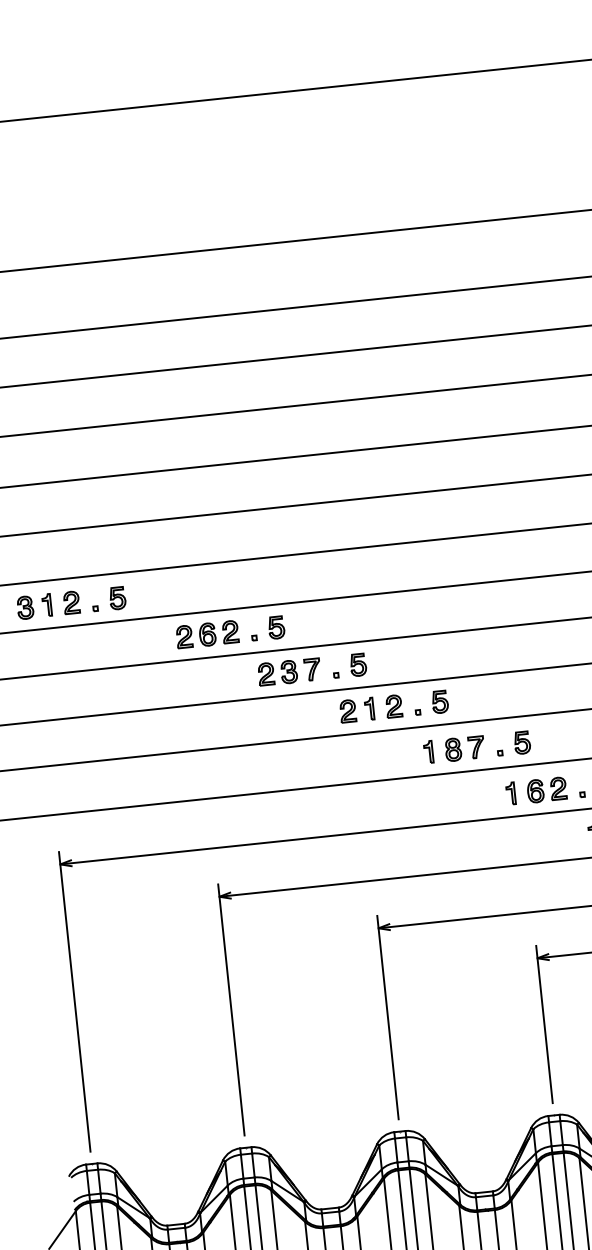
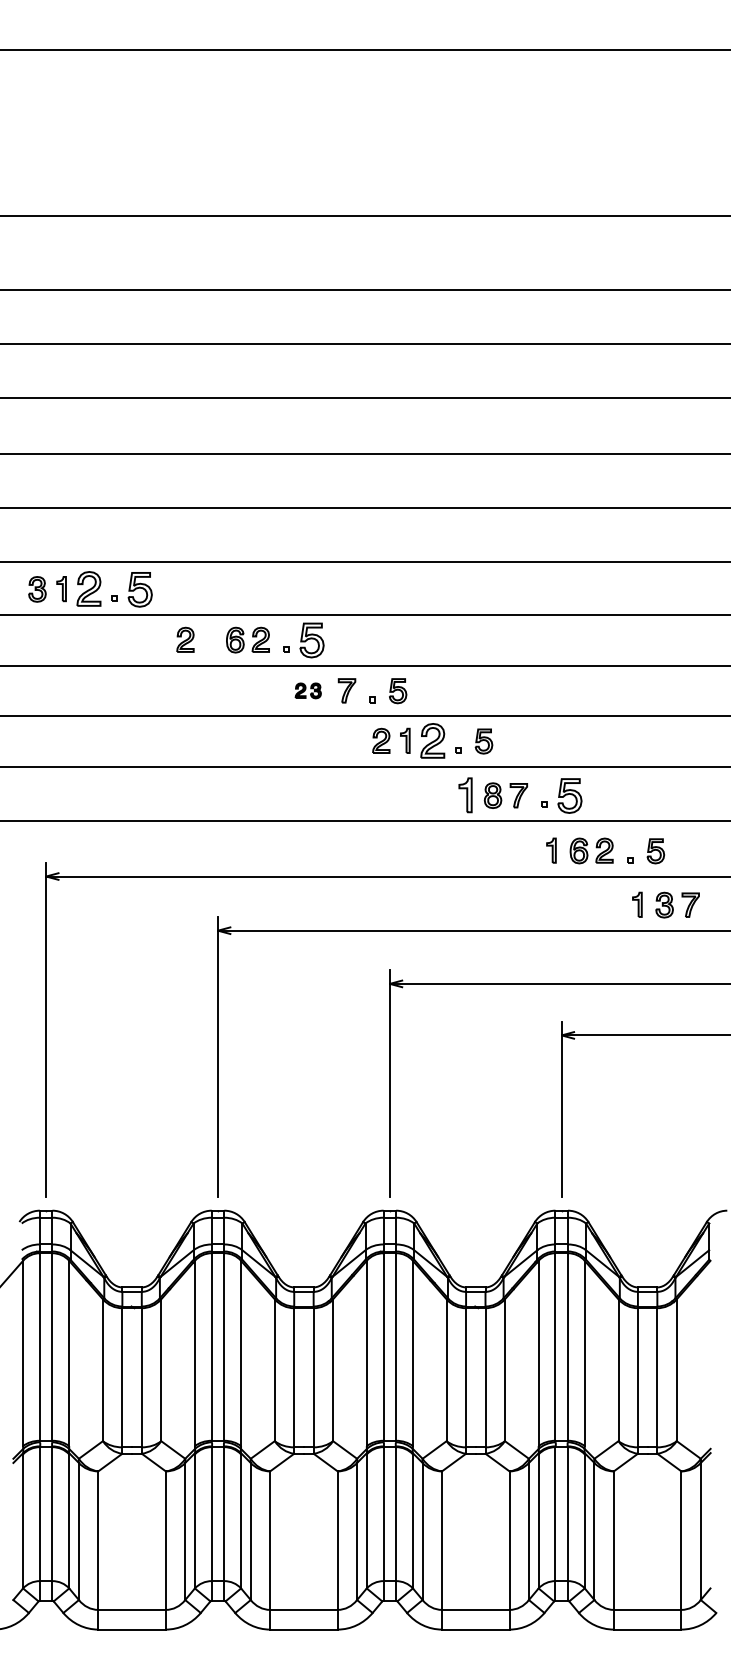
part: (117, 598) -> (140, 589), size x1.4
part: (71, 603) -> (88, 589), size x1.4
part: (276, 627) -> (312, 640), size x1.4
part: (184, 636) -> (185, 639), moved
part: (277, 672) -> (308, 690), size x0.6
part: (393, 706) -> (432, 740), size x1.4
part: (521, 742) -> (569, 795), size x1.4
part: (428, 752) -> (465, 795), size x1.4

